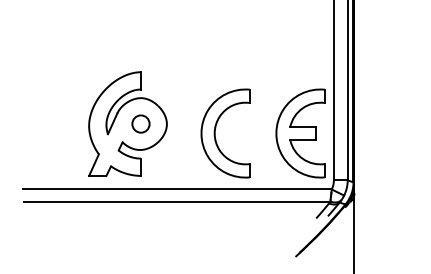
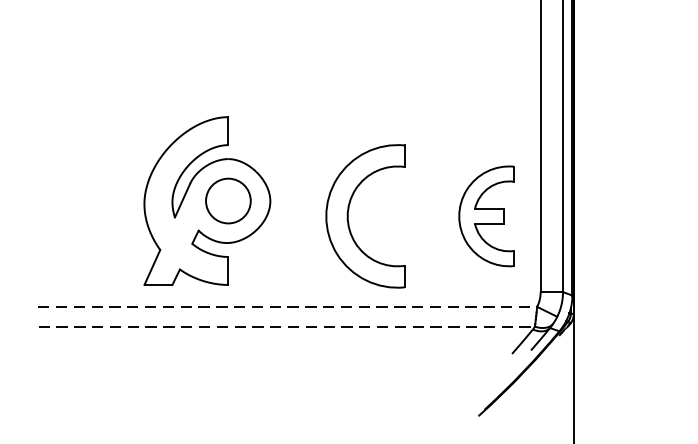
circle: (140, 123) -> (227, 200), size x1.6
part: (300, 133) -> (486, 216), size x0.7
line: (178, 189) -> (289, 306), solid -> dashed
line: (177, 201) -> (287, 326), solid -> dashed

